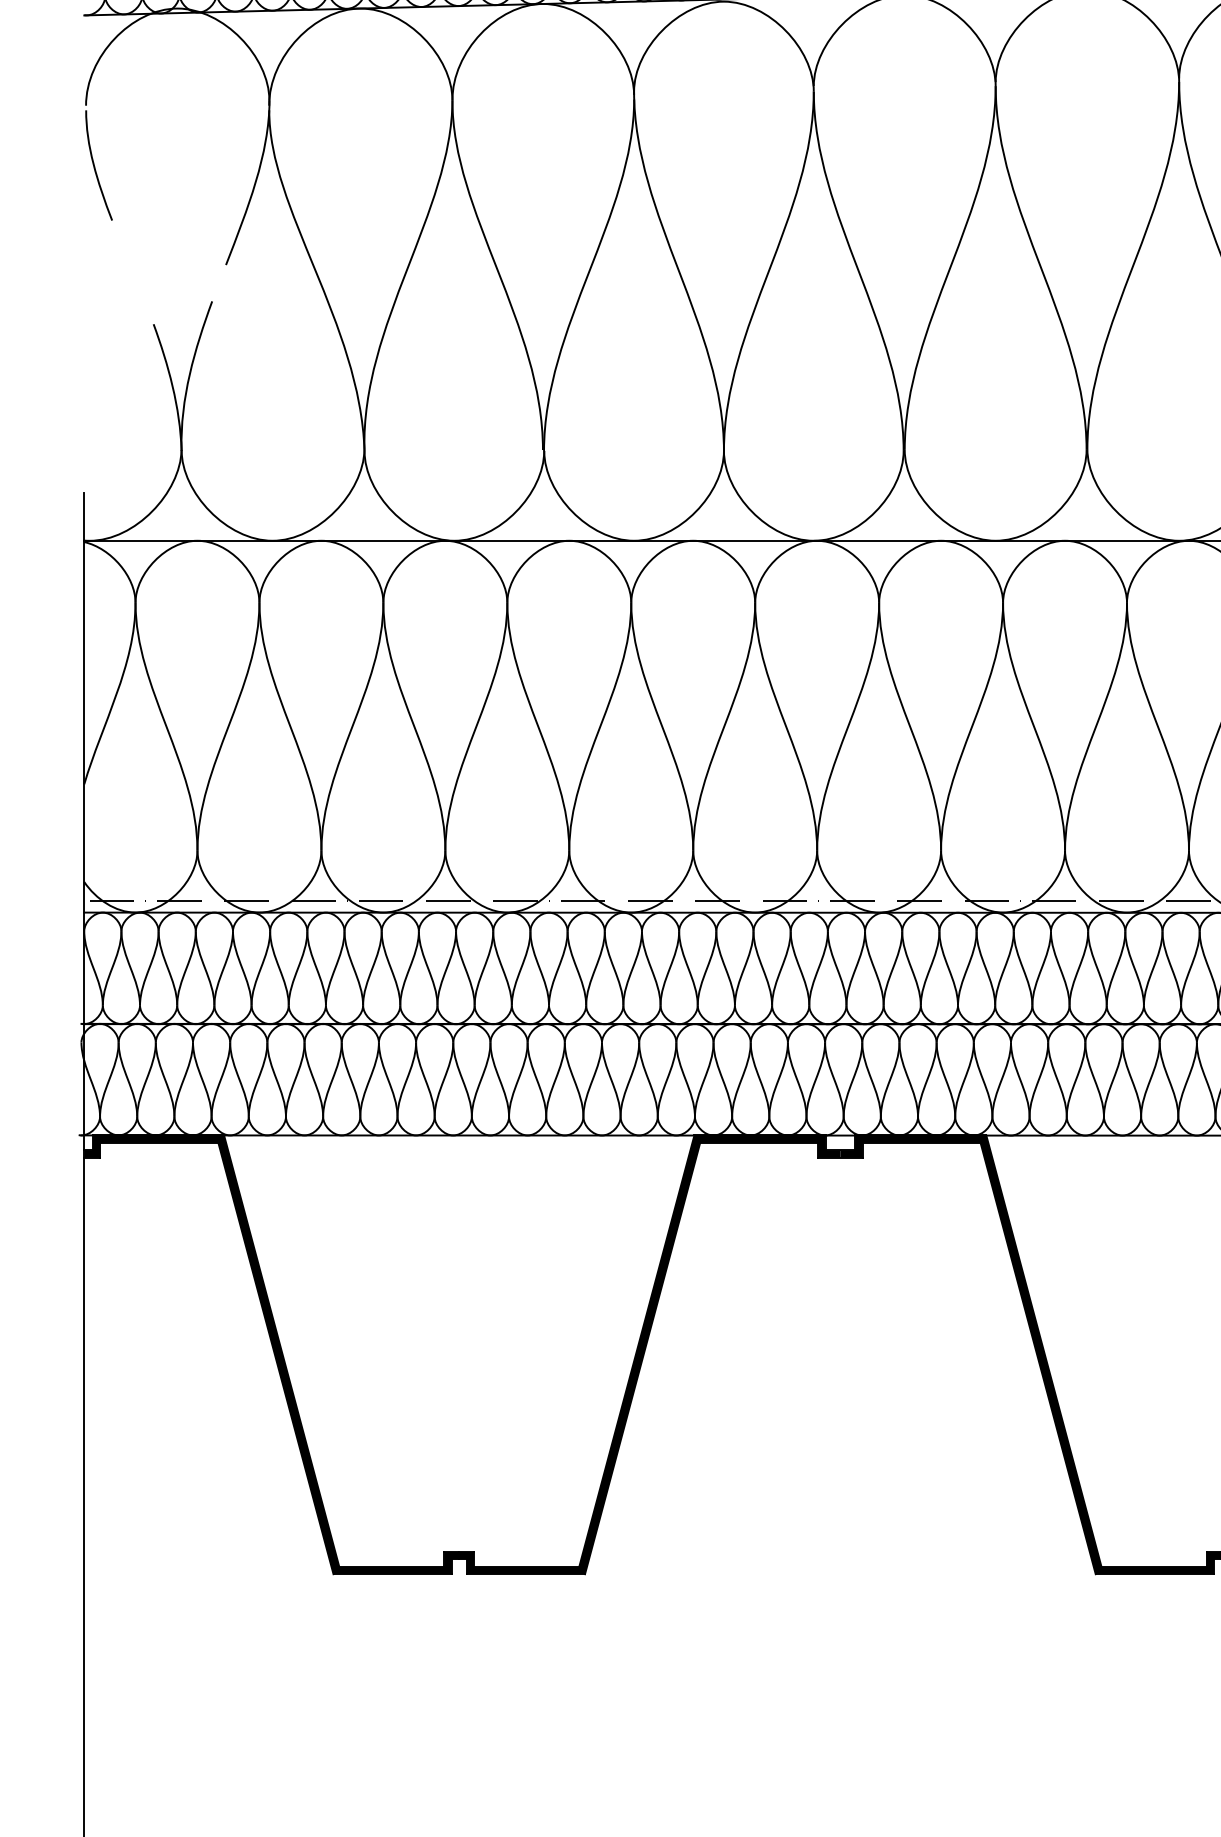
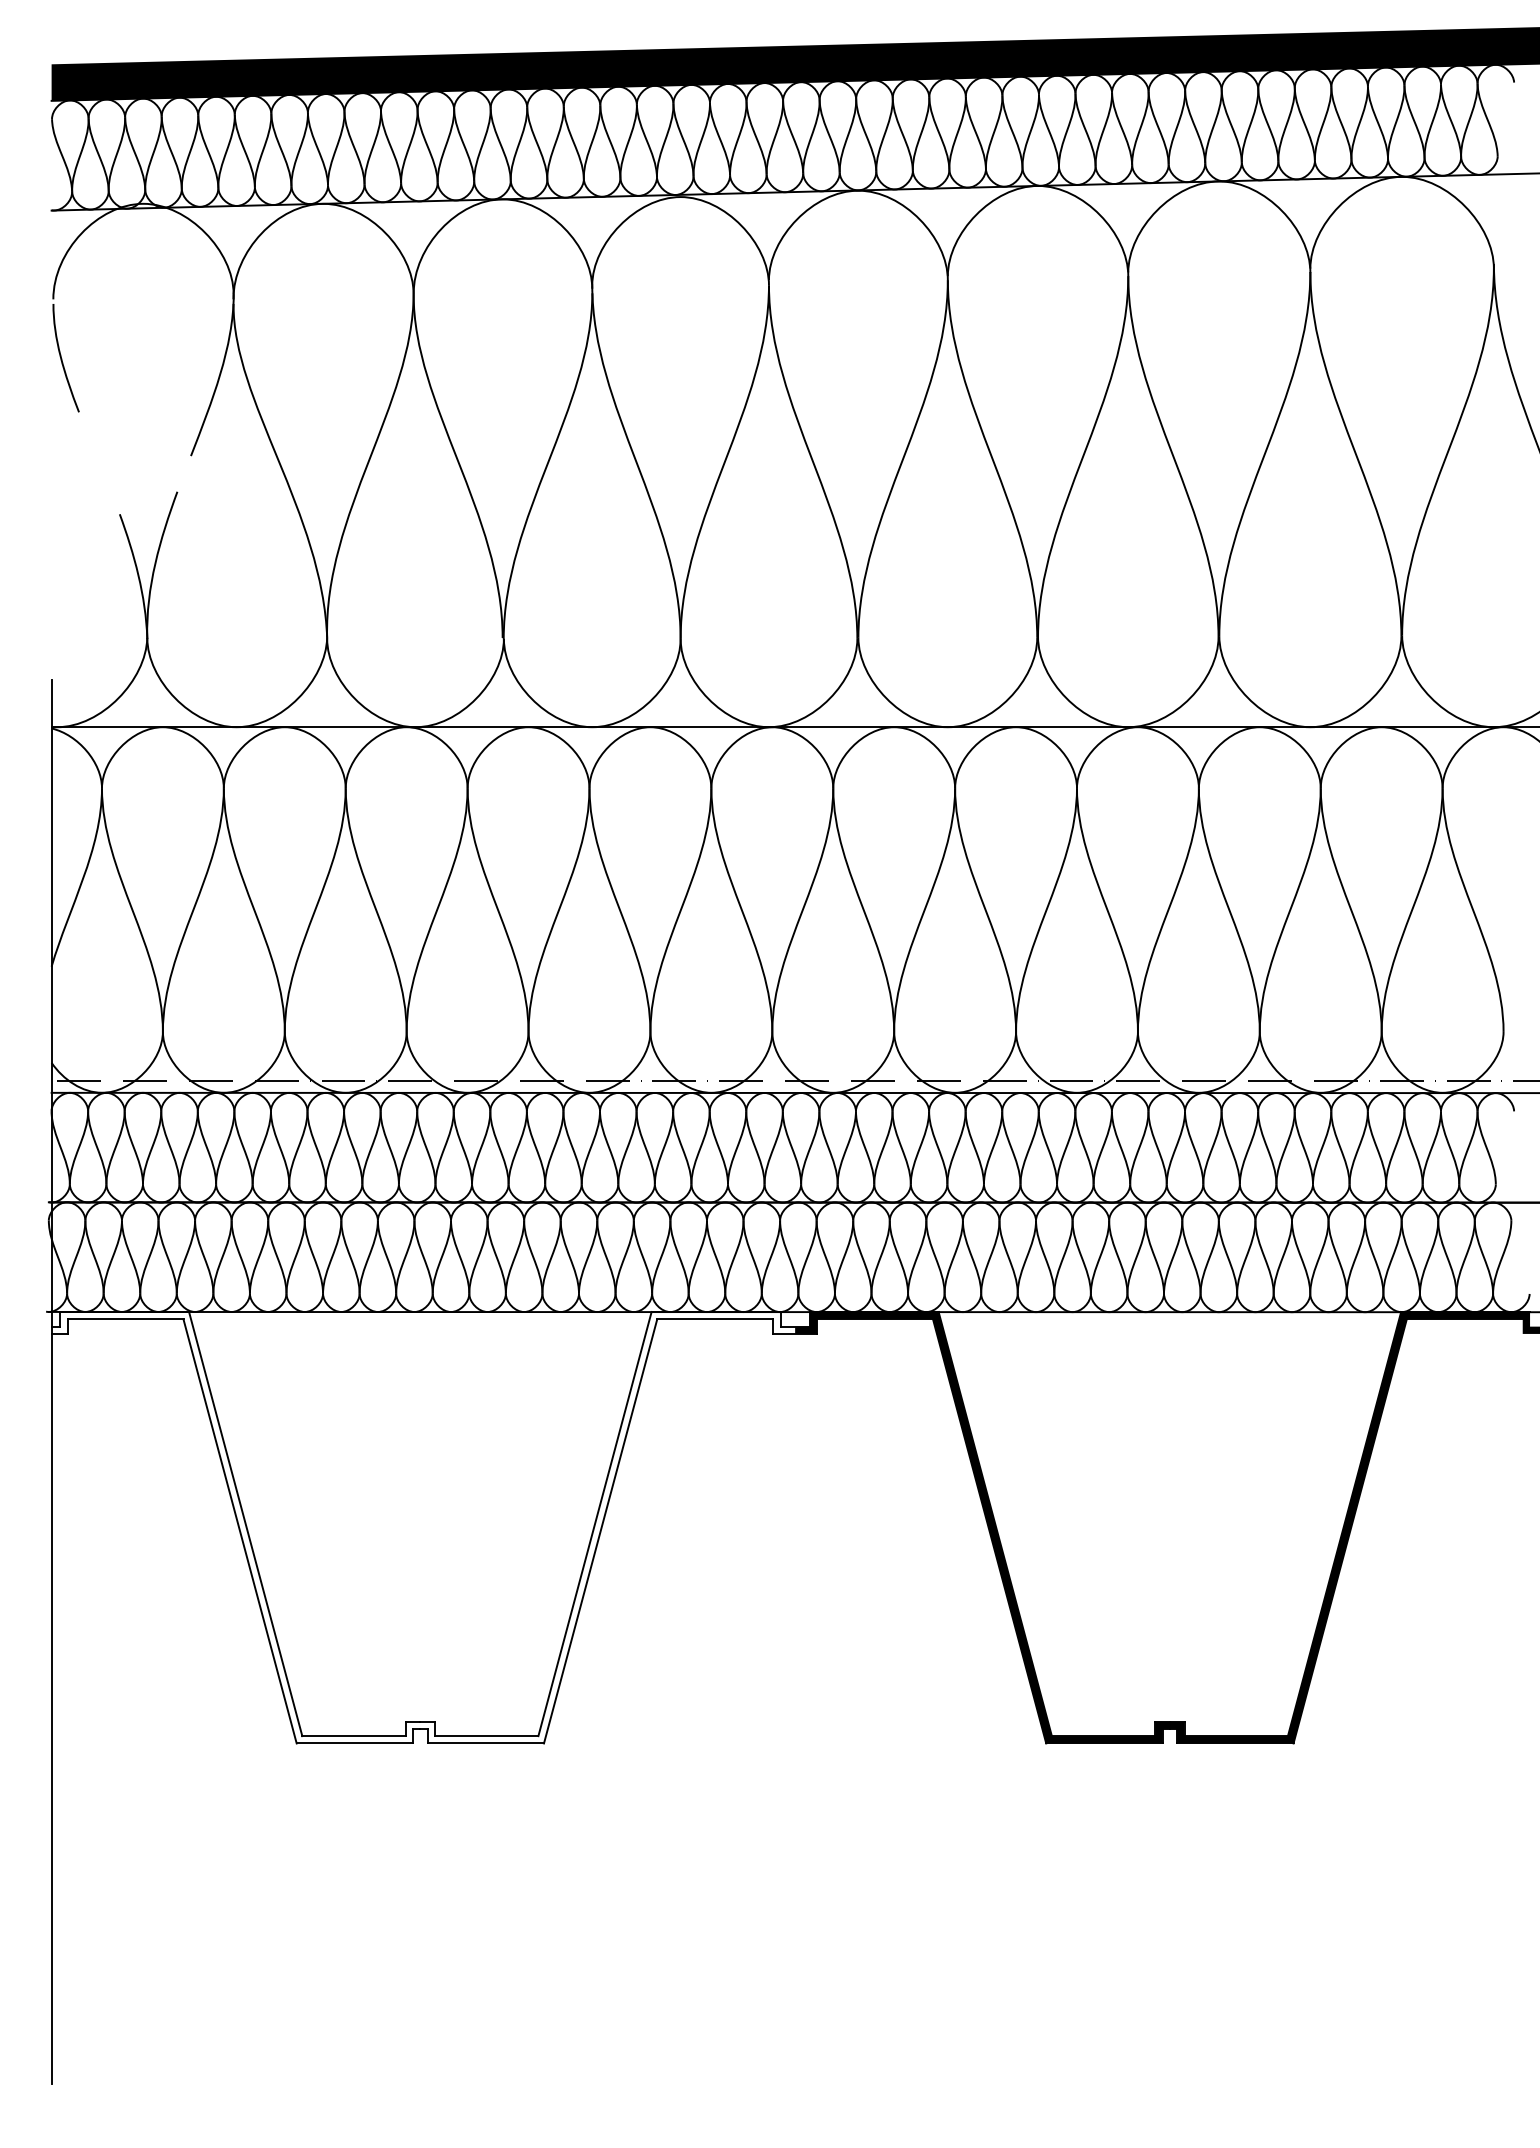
fill: (462, 1354) -> (423, 1527), removed

